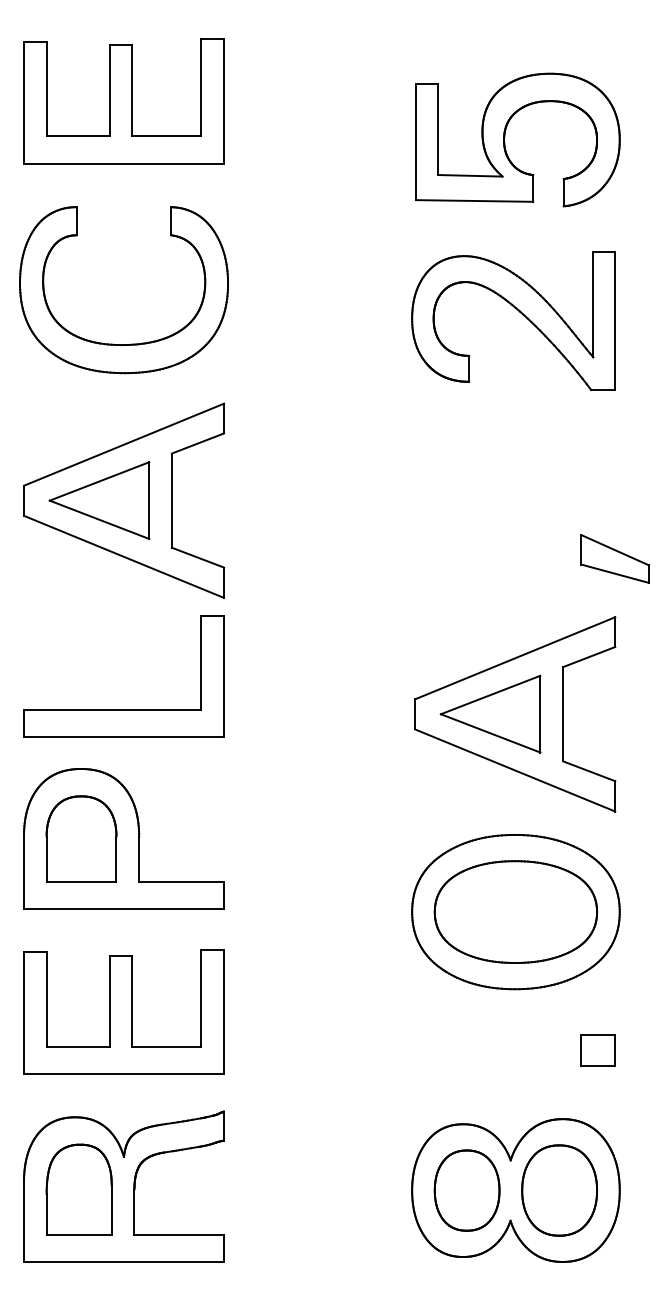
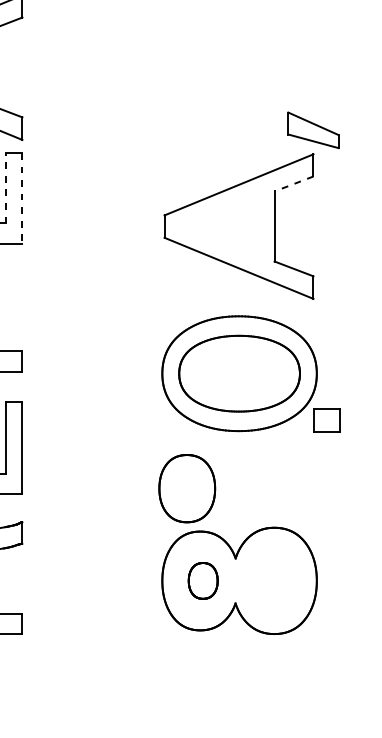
part: (614, 558) -> (312, 129), moved
line: (589, 657) -> (294, 184), solid -> dashed
line: (201, 662) -> (5, 188), solid -> dashed
line: (224, 676) -> (22, 198), solid -> dashed
part: (490, 713) -> (220, 225), removed
part: (597, 1050) -> (326, 420), moved
part: (466, 1190) -> (202, 580), size x0.6
part: (559, 1190) -> (187, 488), moved

